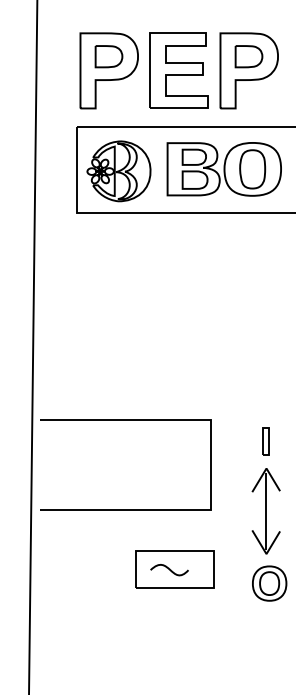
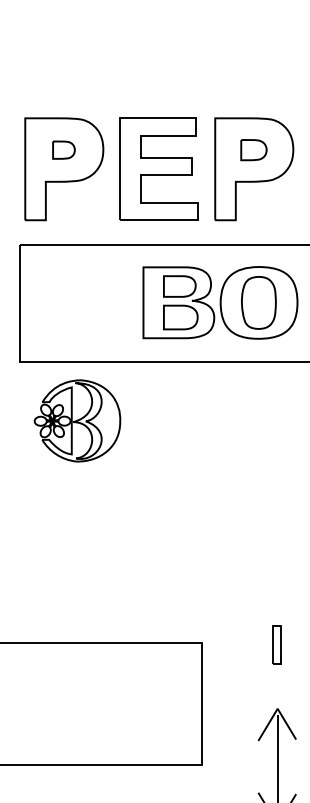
part: (108, 56) -> (63, 149), size x0.6
part: (248, 56) -> (253, 149), size x0.7
part: (118, 171) -> (76, 421), moved
part: (265, 441) -> (276, 645), moved

